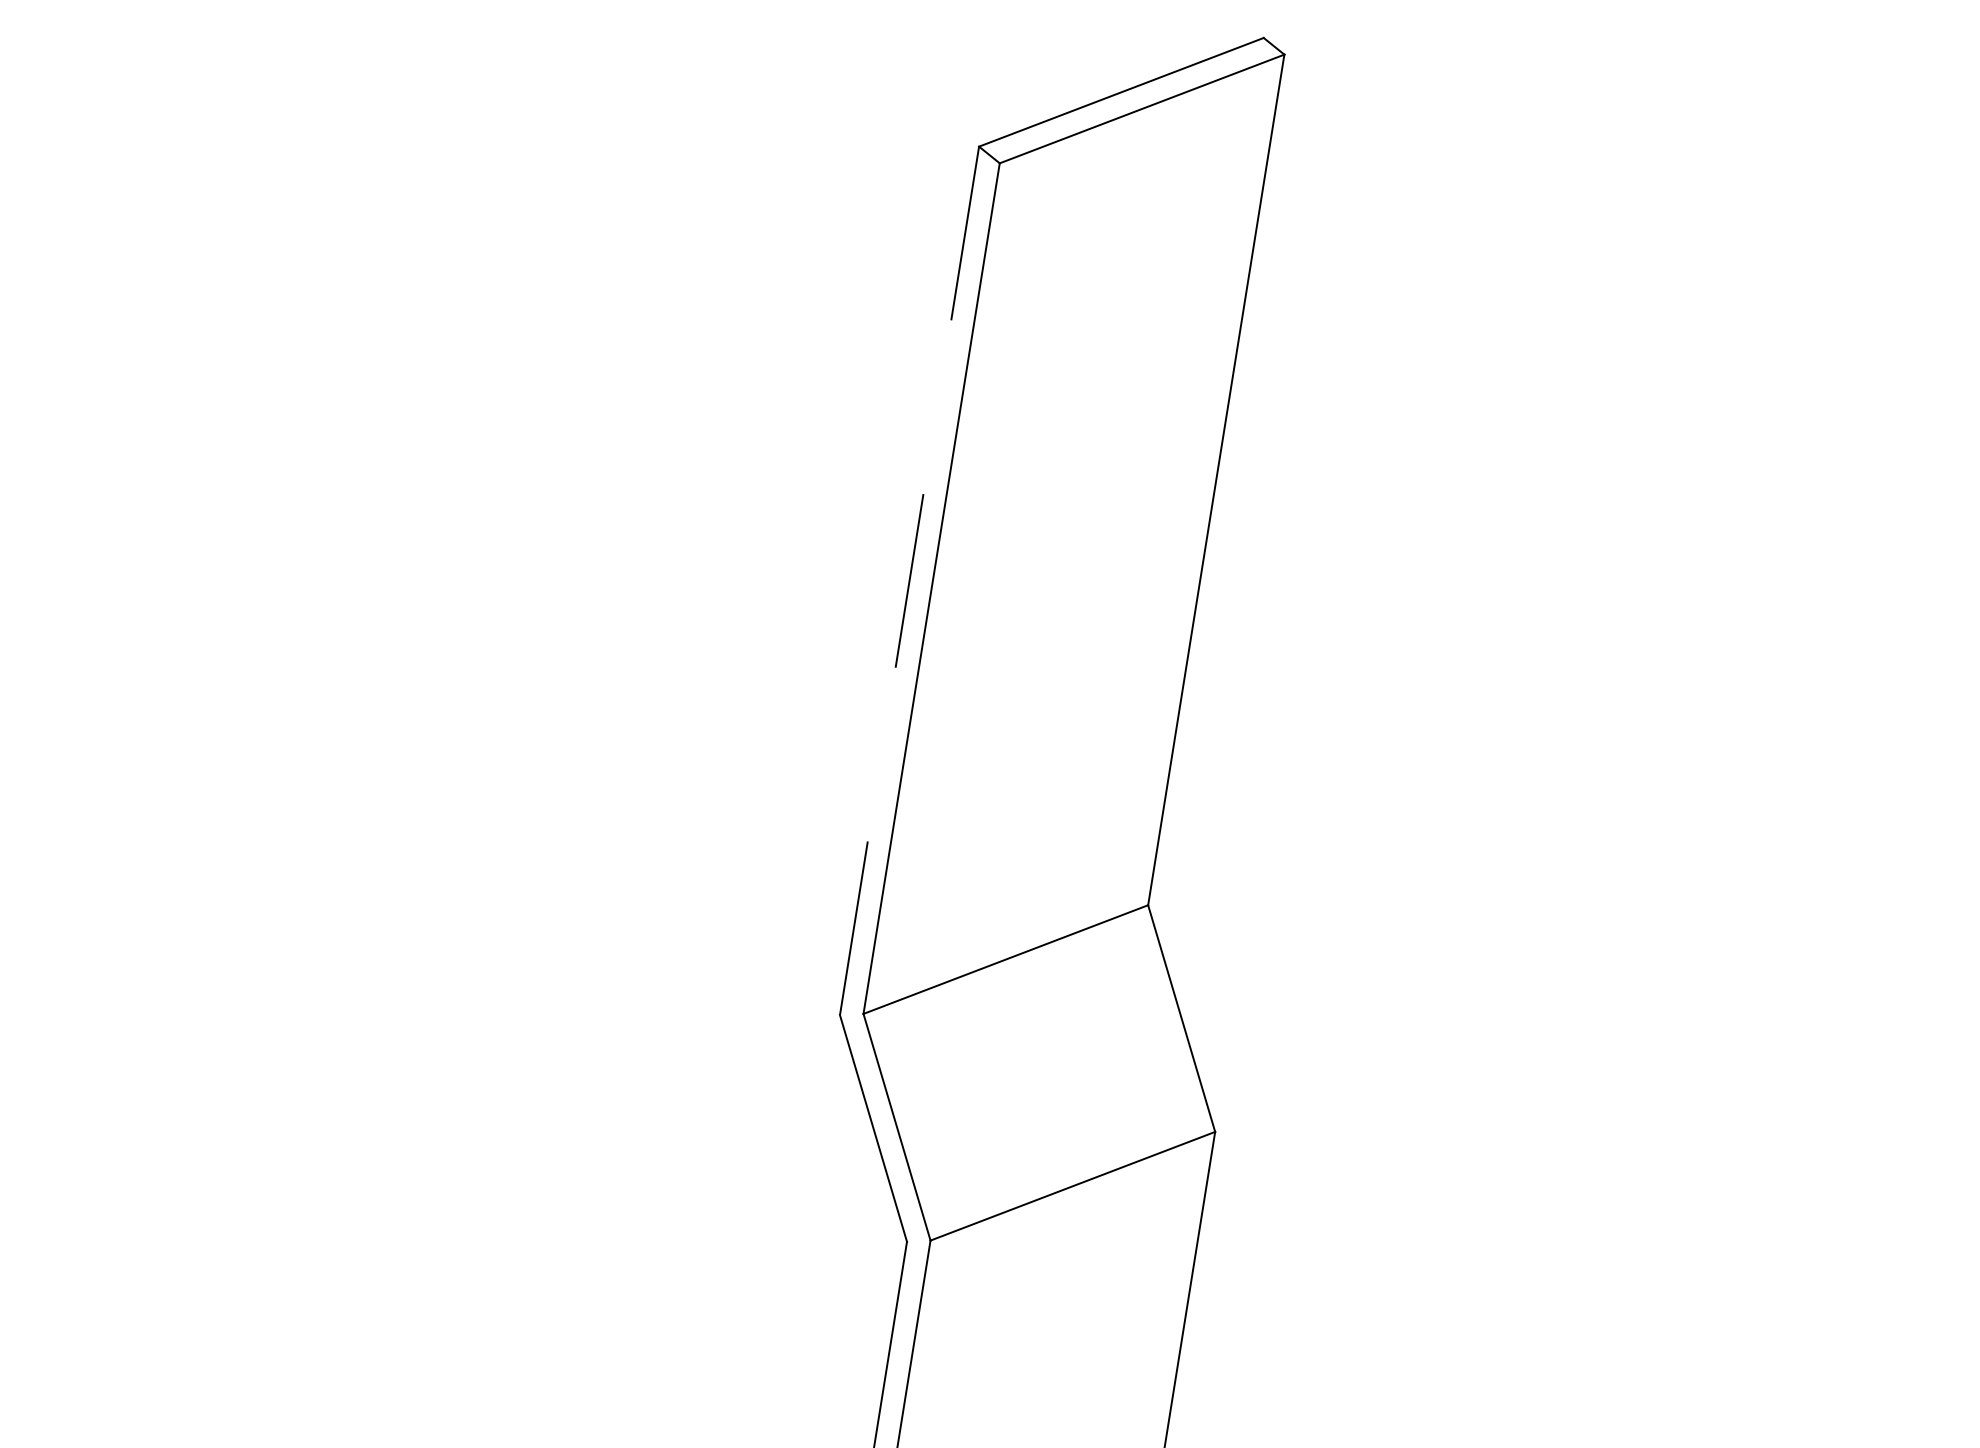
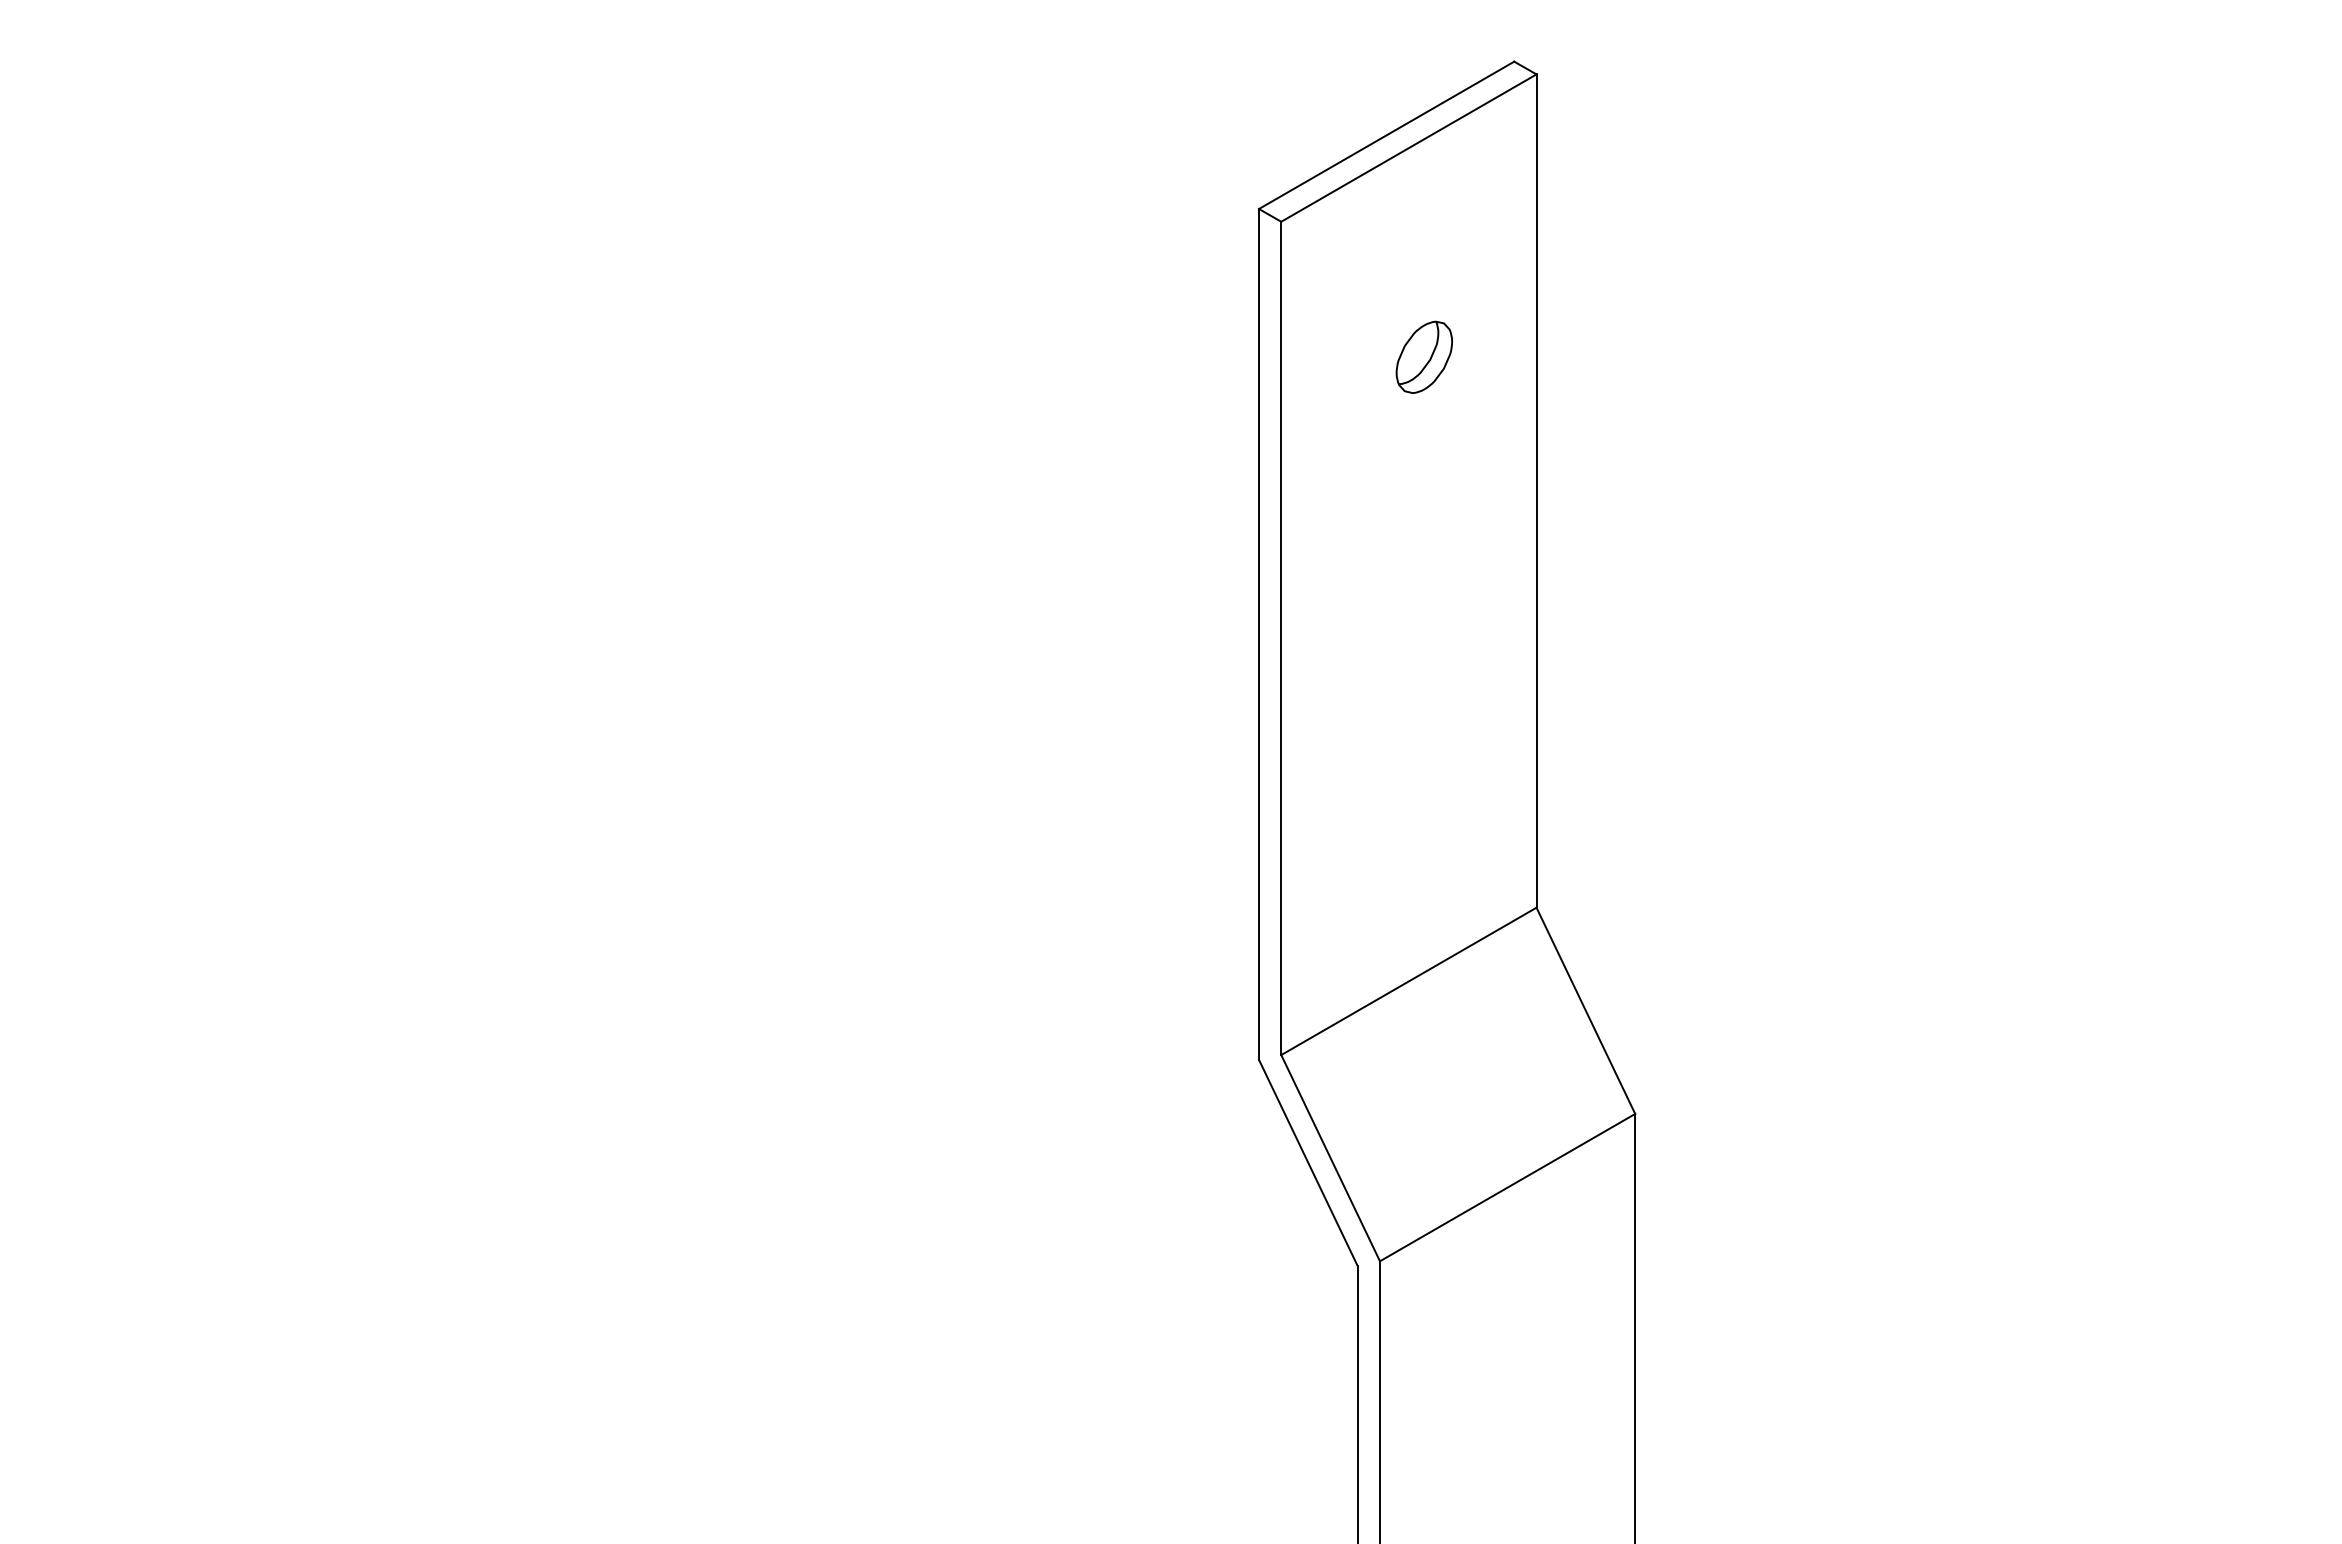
part: (1122, 324) -> (1423, 356), added
line: (910, 581) -> (1259, 634), dashed -> solid

